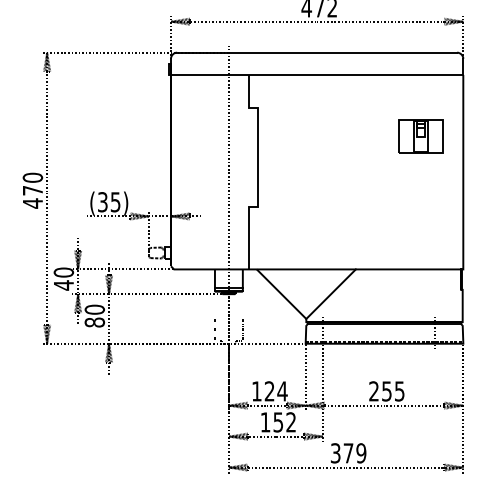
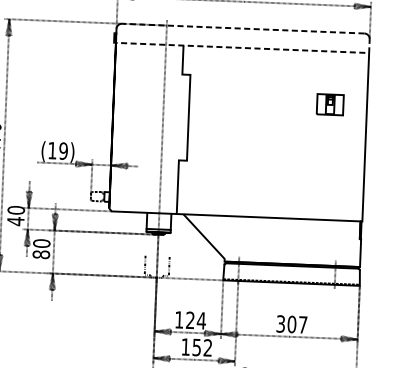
line: (317, 52) -> (243, 28), solid -> dashed
line: (317, 74) -> (242, 47), solid -> dashed
part: (420, 136) -> (329, 104), size x0.7
text: (109, 202) -> (58, 151), (35) -> (19)
line: (330, 293) -> (246, 237), removed
text: (386, 391) -> (291, 324), 255 -> 307

